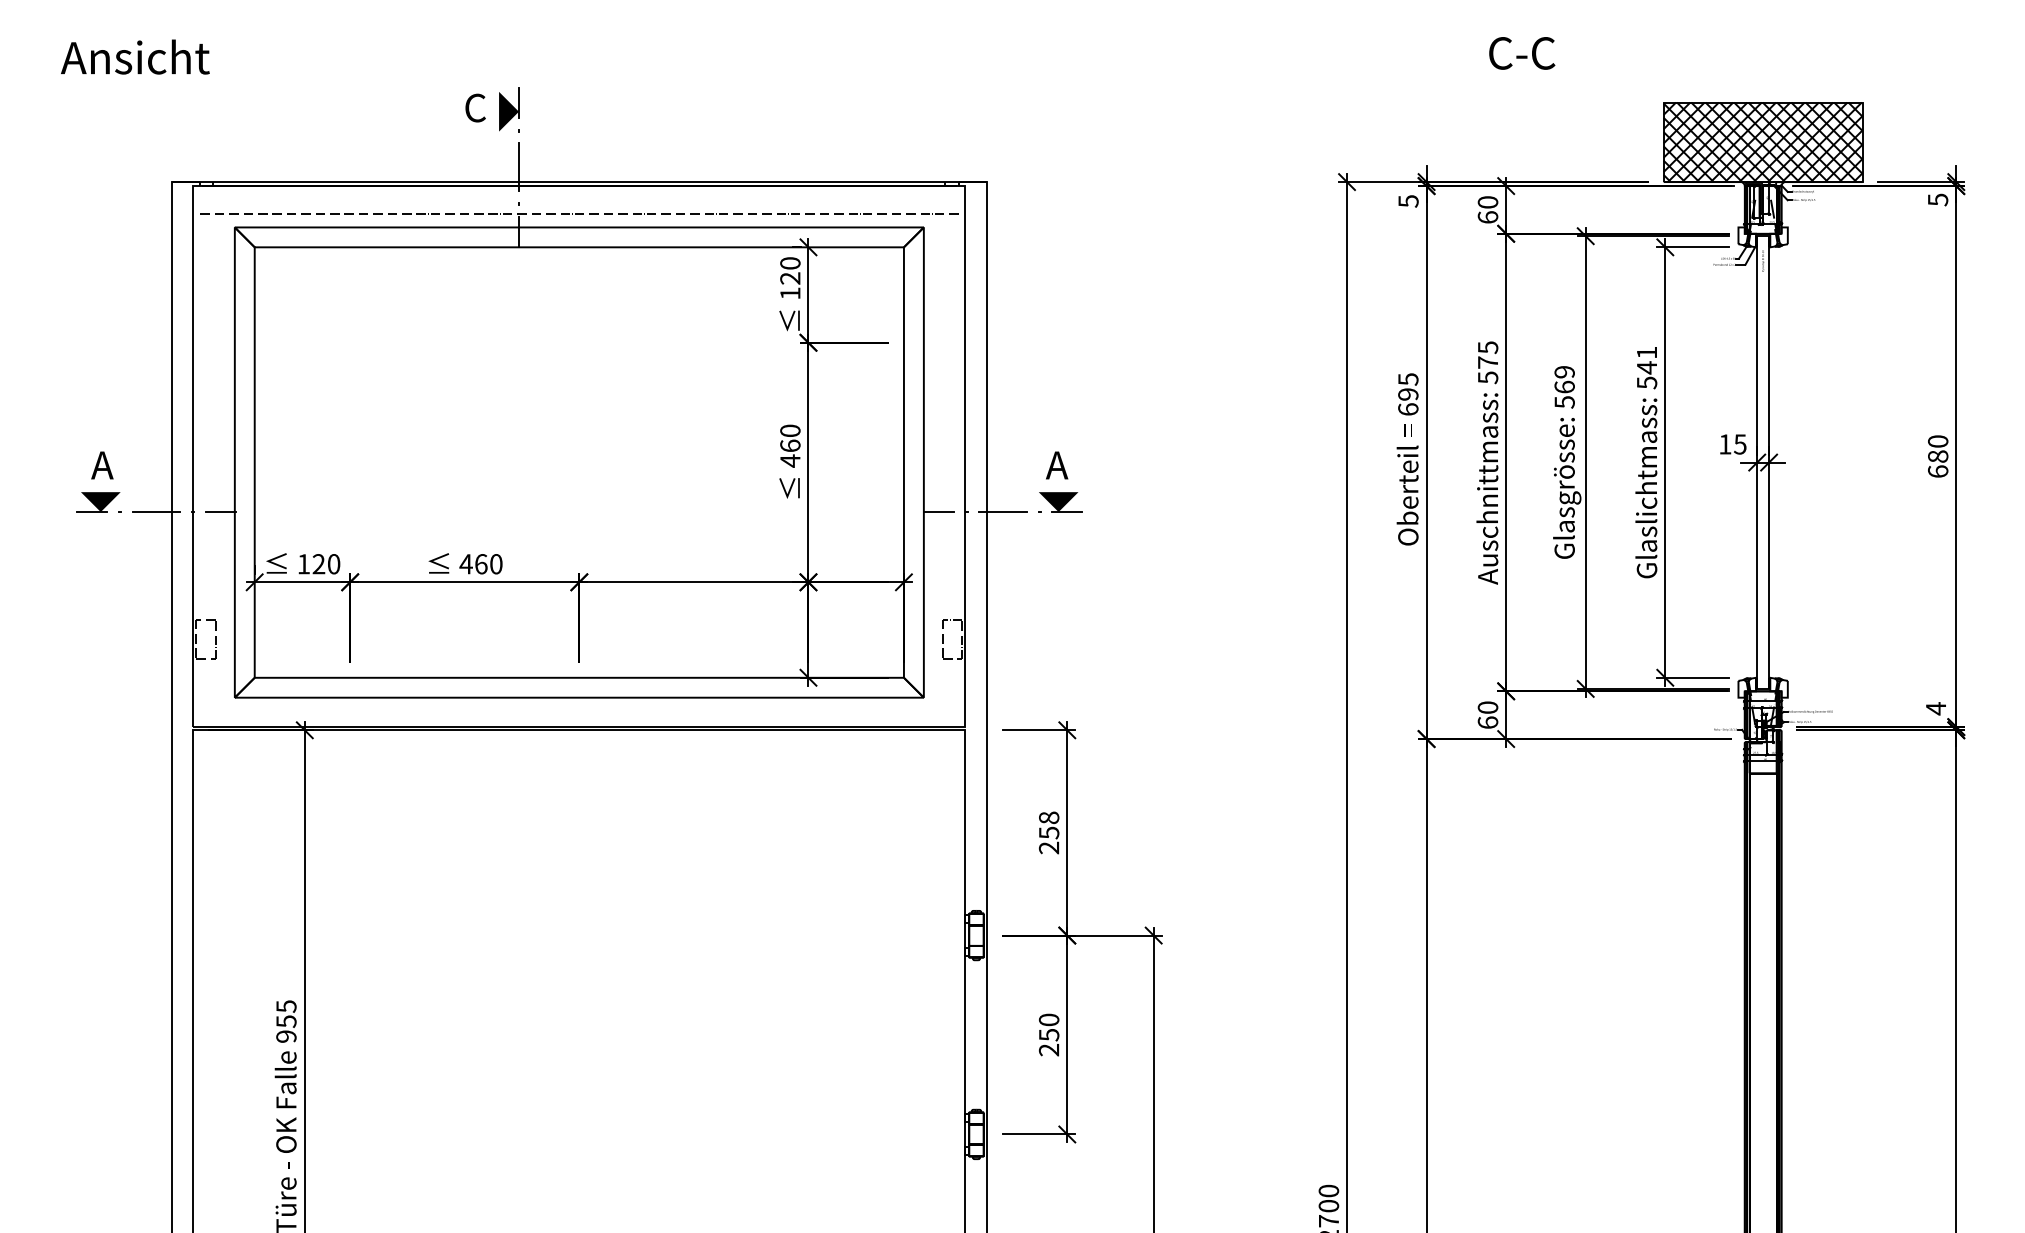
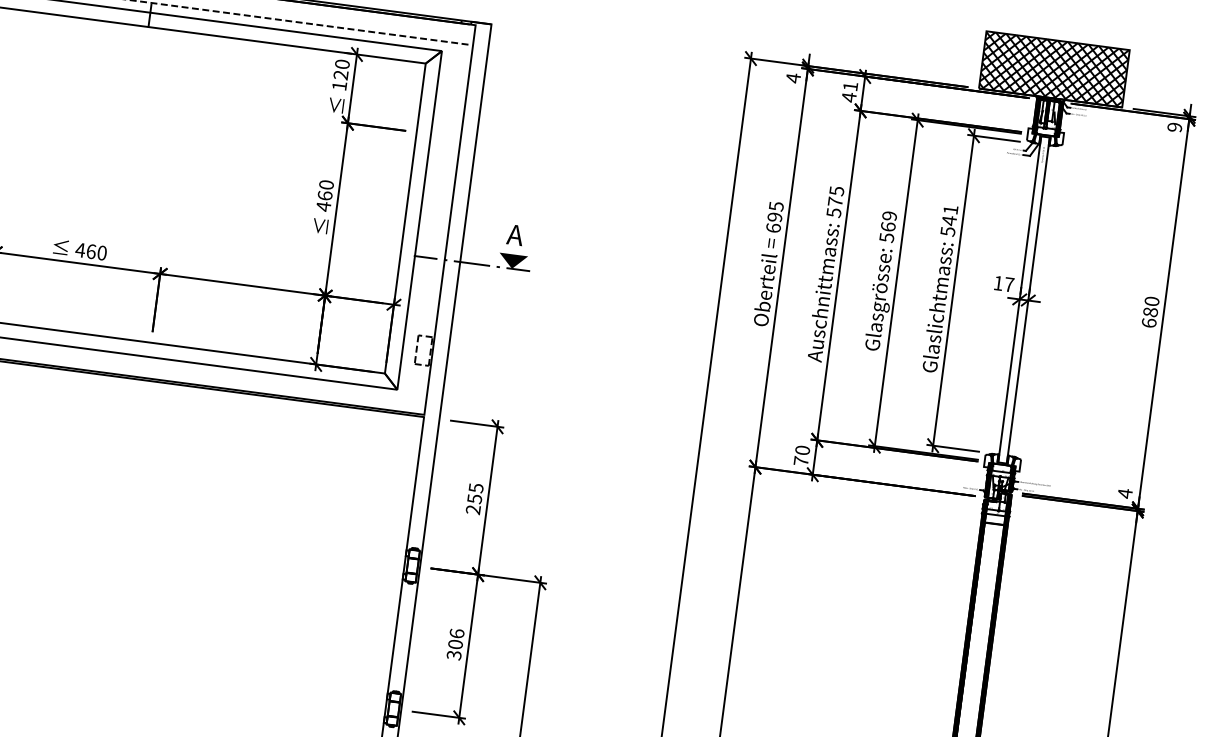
text: (1937, 199) -> (1174, 127), 5 -> 9
text: (1408, 201) -> (793, 78), 5 -> 4
text: (1487, 210) -> (849, 92), 60 -> 41
text: (1740, 444) -> (1009, 284), 15 -> 17
text: (1487, 722) -> (800, 461), 60 -> 70
text: (1049, 817) -> (476, 487), 258 -> 255
text: (1048, 1034) -> (455, 644), 250 -> 306

